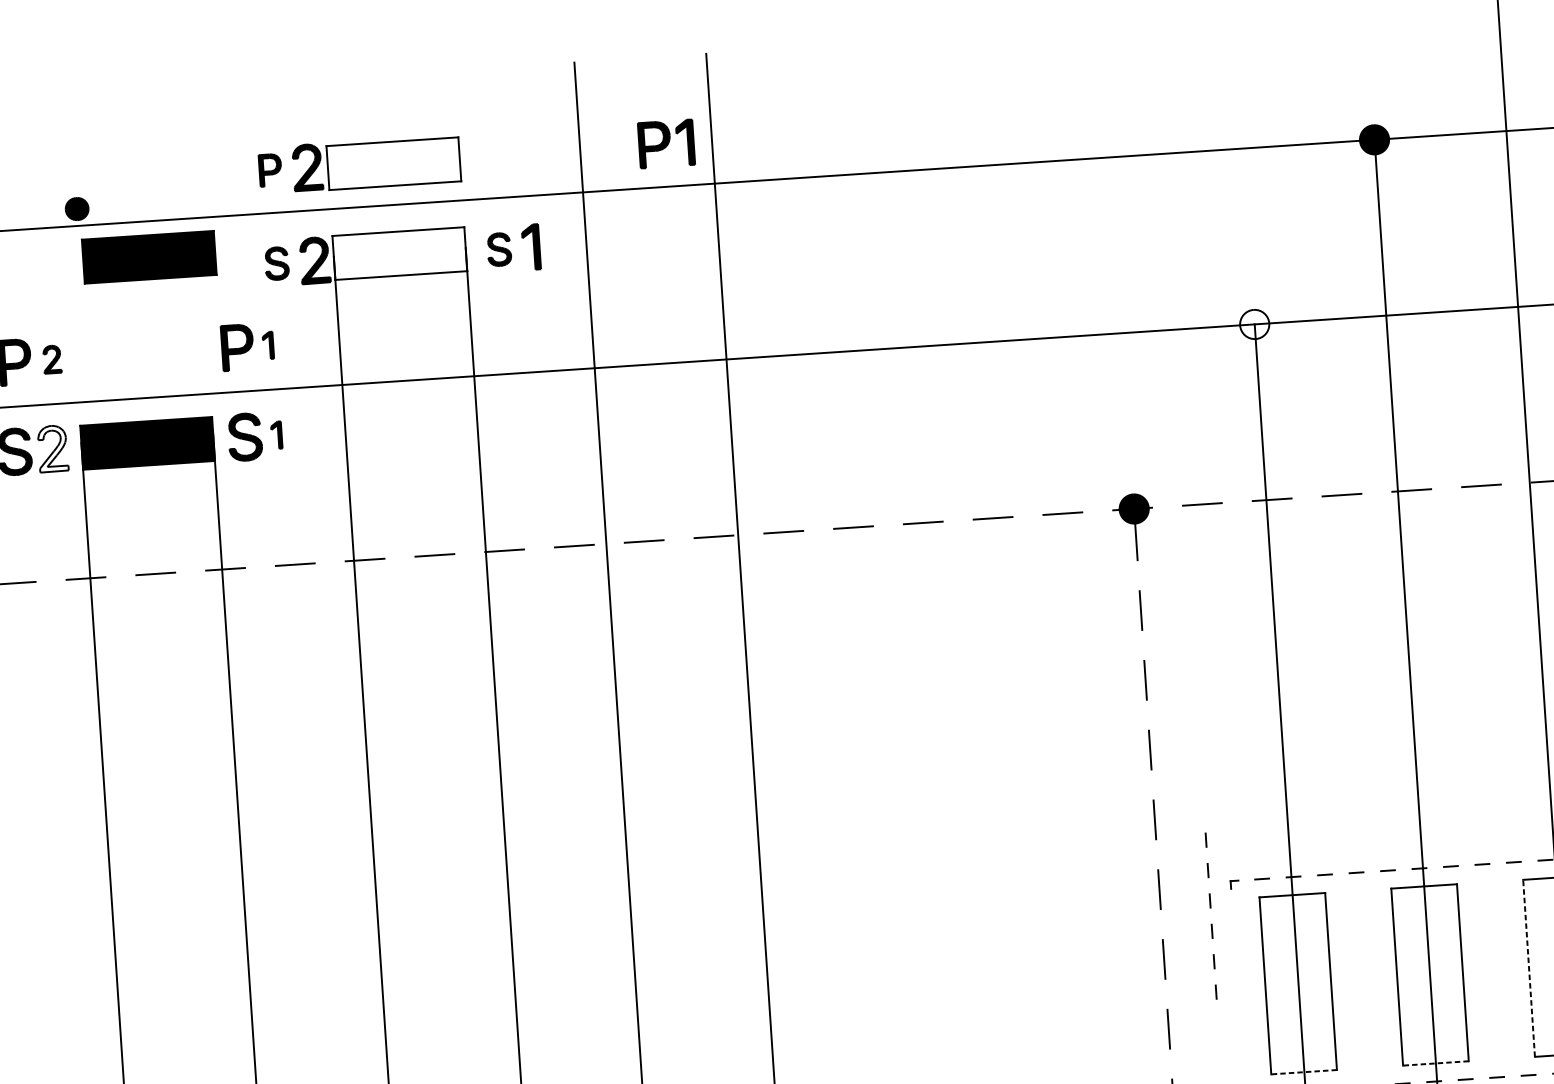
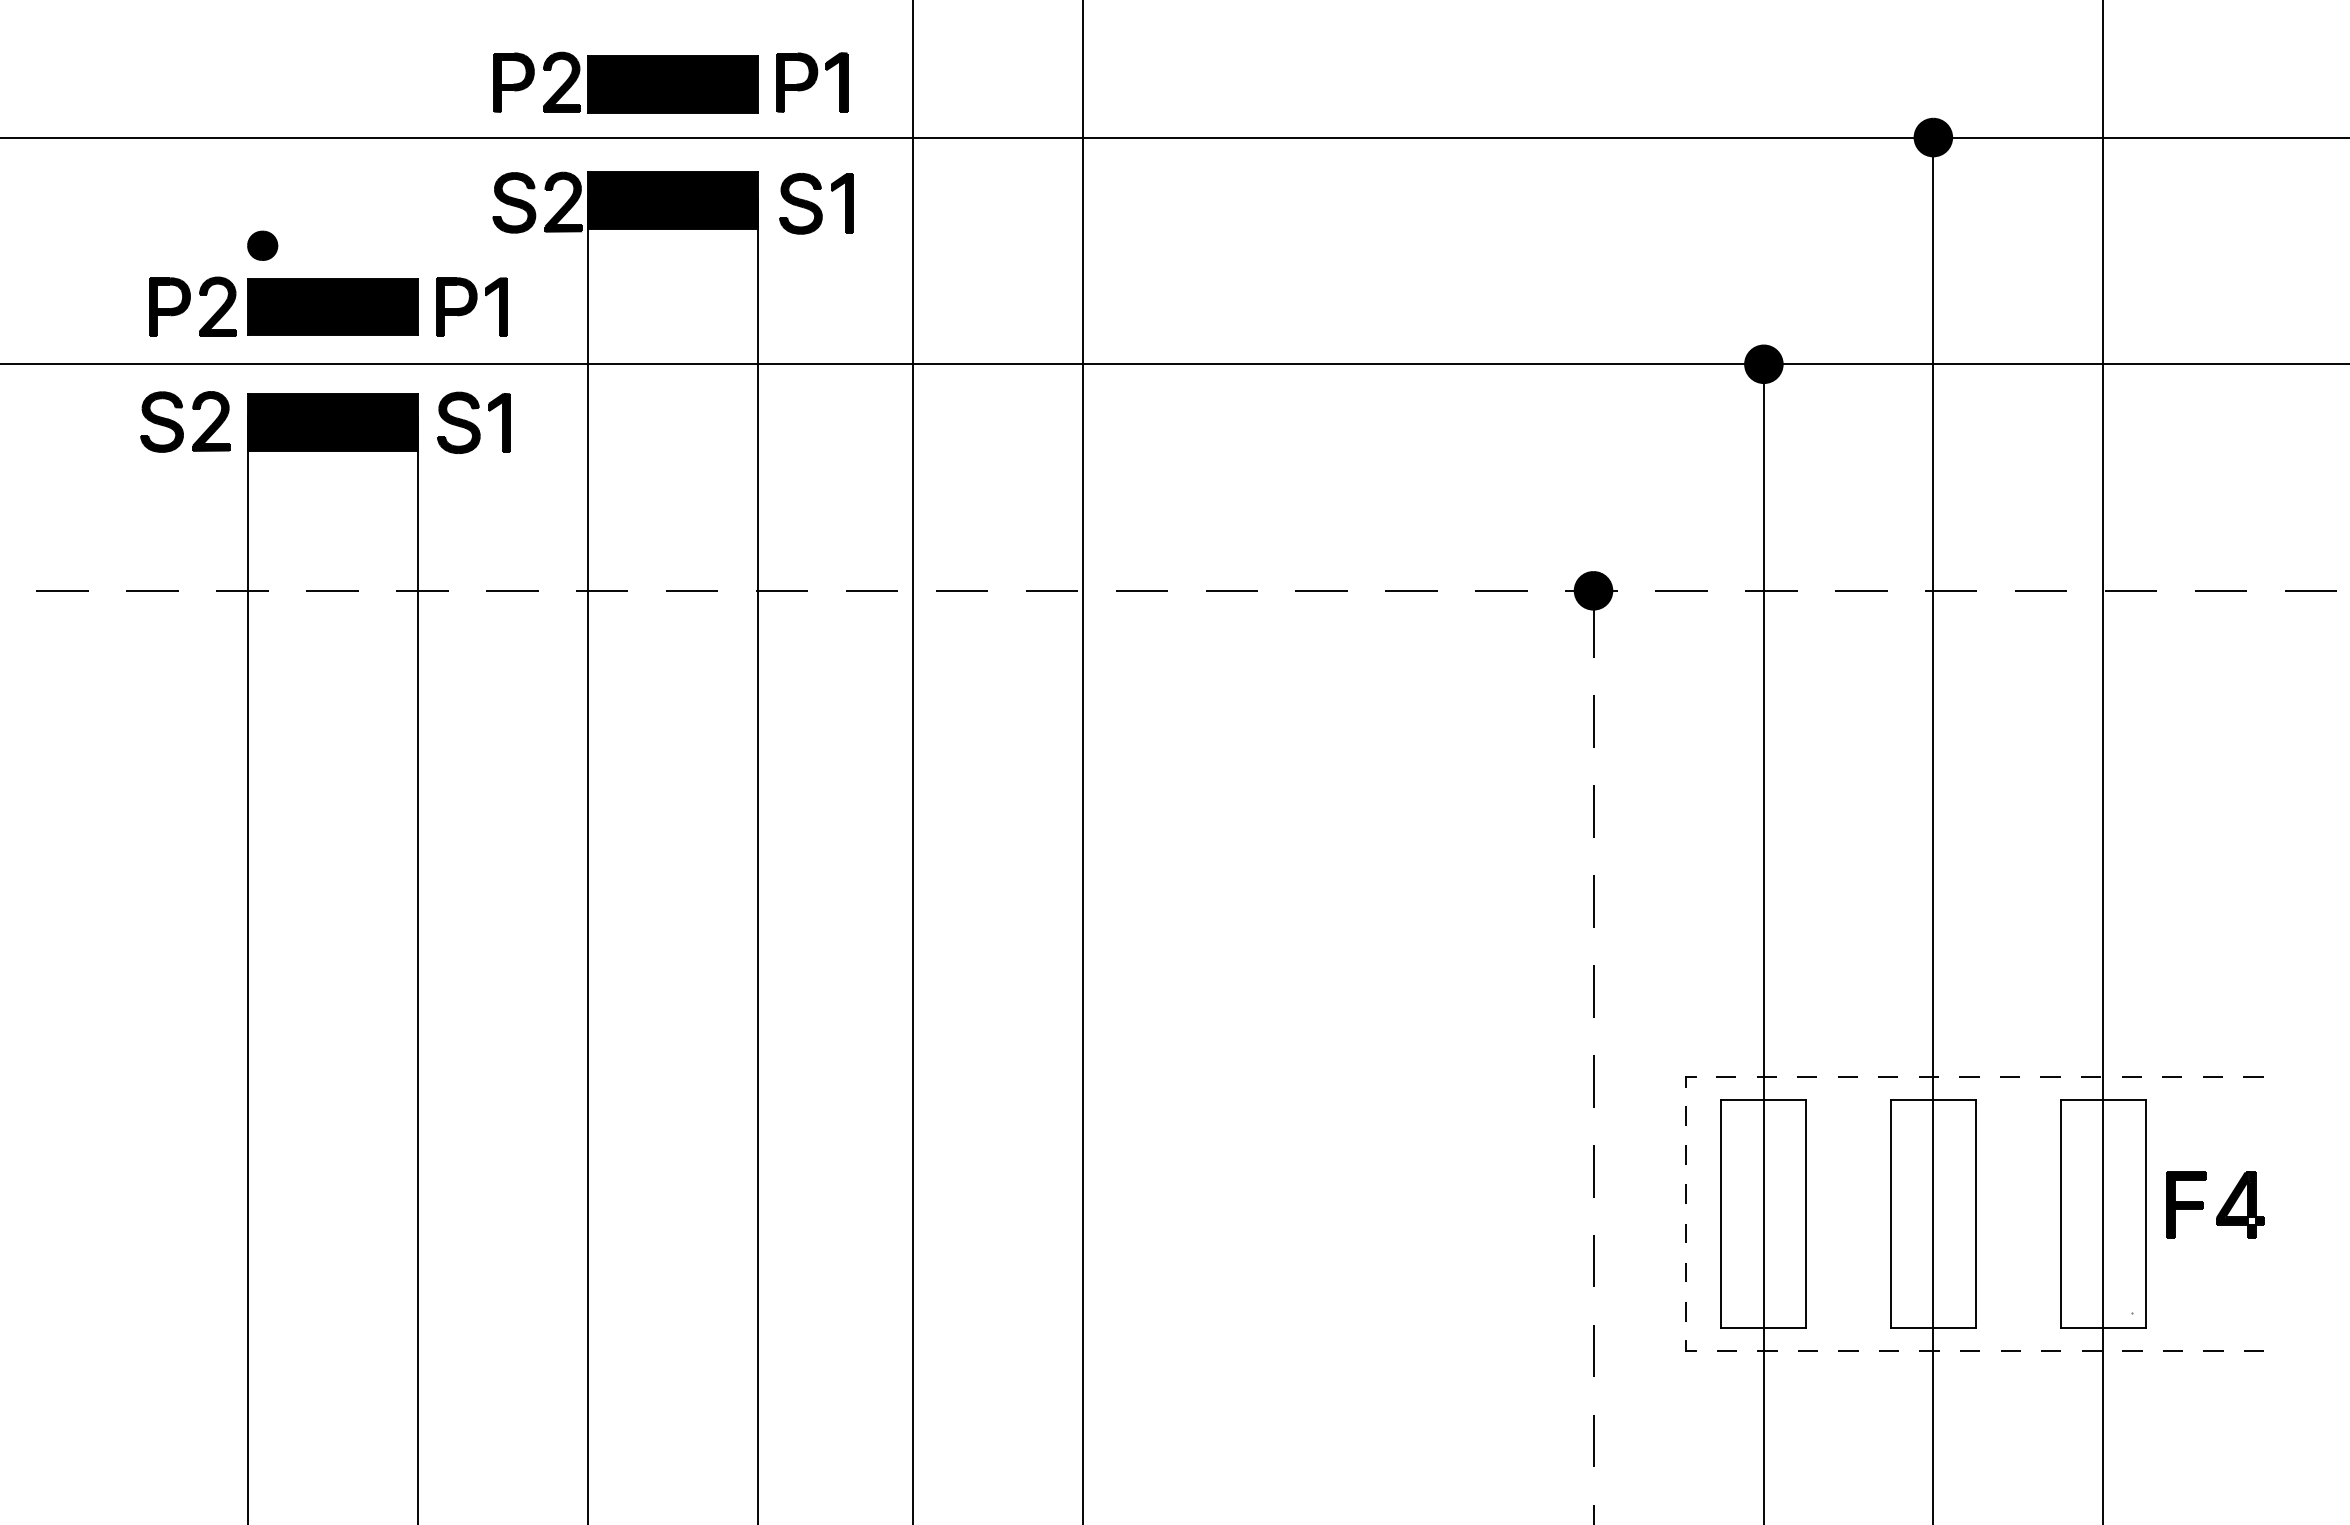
part: (666, 143) -> (812, 82), moved
fill: (393, 163) -> (672, 84), added
part: (270, 170) -> (513, 82), size x1.43
part: (76, 208) -> (262, 245), moved
part: (498, 249) -> (800, 203), size x1.43
fill: (399, 253) -> (672, 200), added
part: (148, 257) -> (332, 306), moved
part: (276, 263) -> (514, 202), size x1.43
fill: (1254, 324) -> (1763, 364), added
part: (268, 344) -> (496, 306), size x1.67
part: (51, 359) -> (217, 306), size x1.67
part: (276, 434) -> (499, 422), size x1.67
fill: (53, 448) -> (211, 420), added
line: (1210, 908) -> (1685, 1203), moved
line: (1529, 968) -> (2061, 1213), dashed -> solid
line: (1435, 1063) -> (1932, 1327), dashed -> solid
line: (1304, 1071) -> (1763, 1327), dashed -> solid

